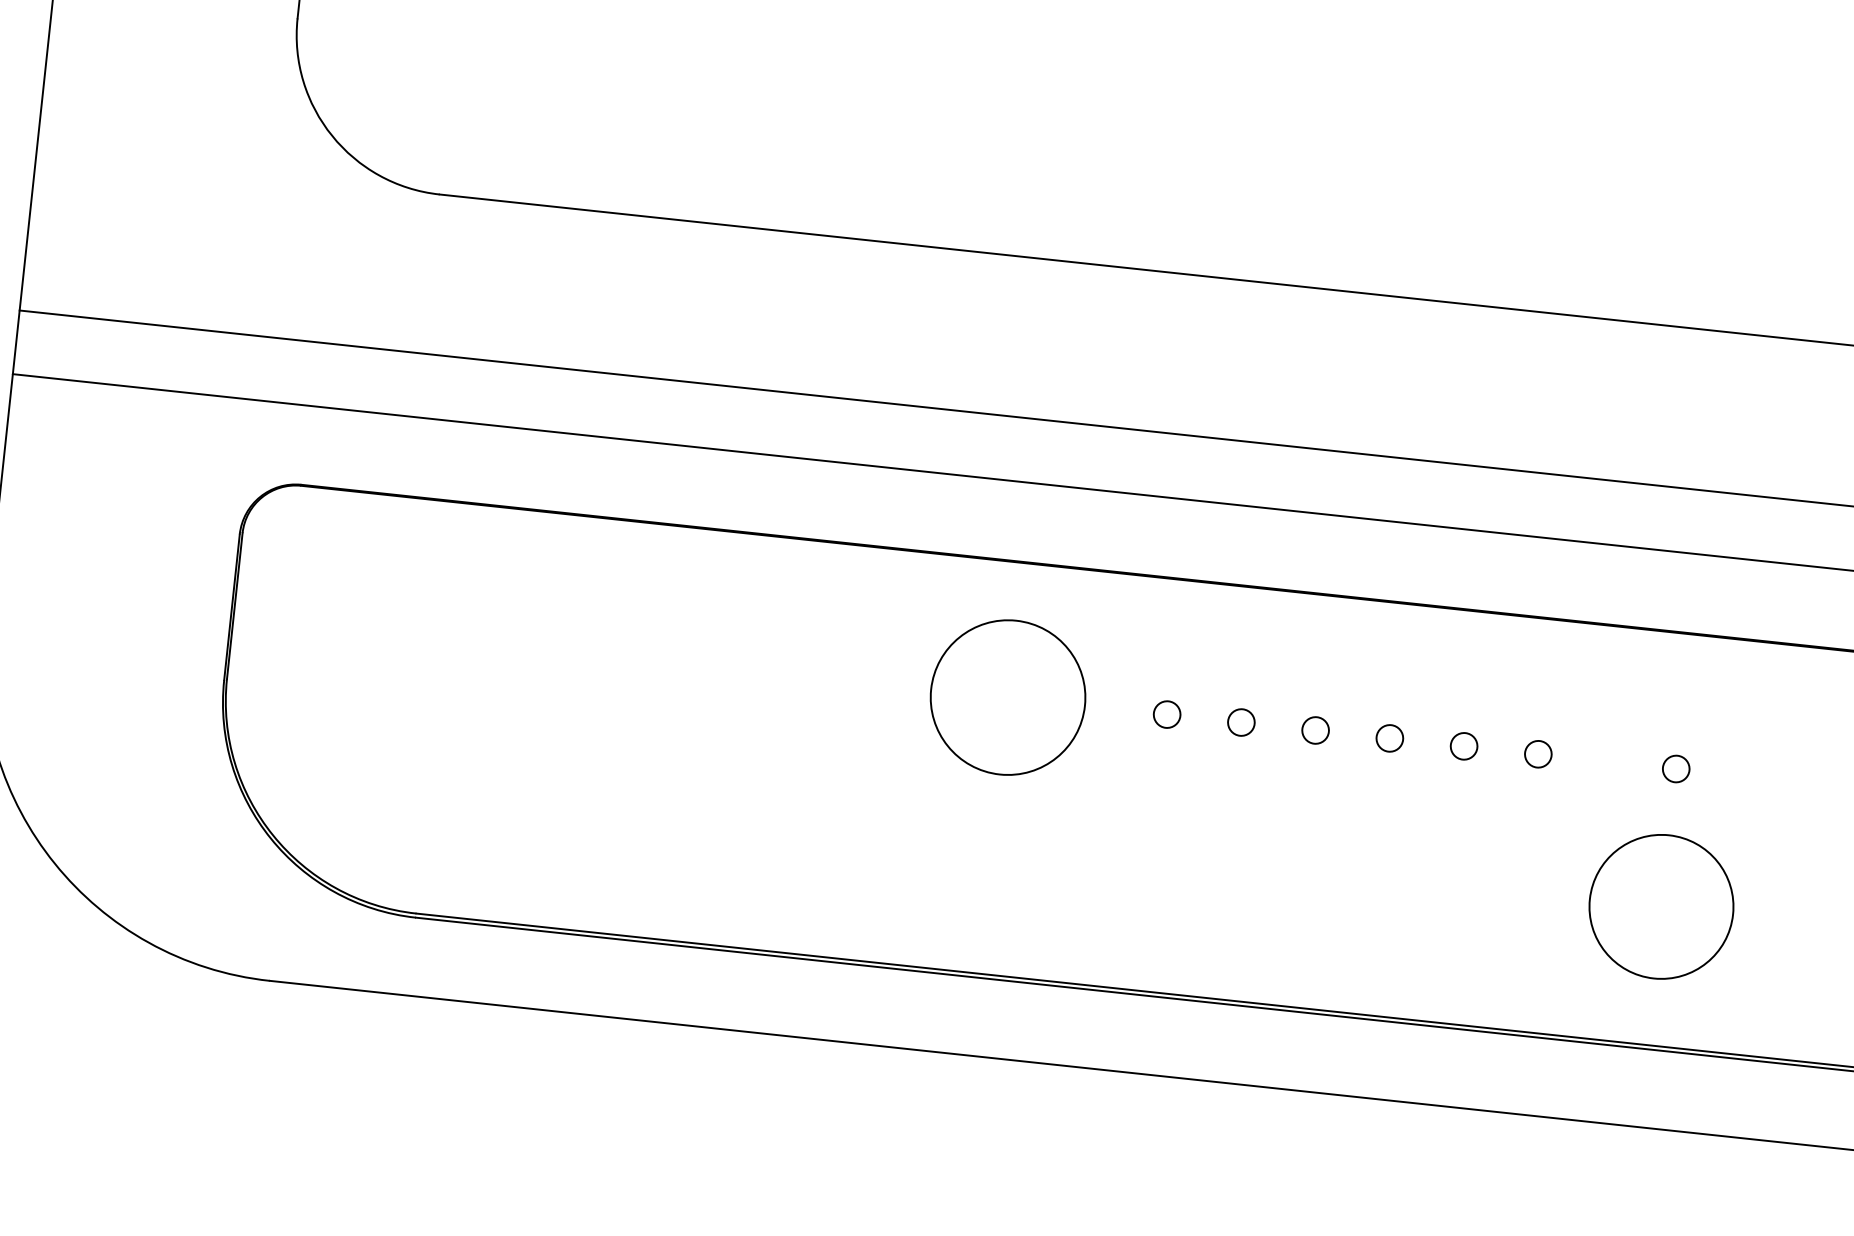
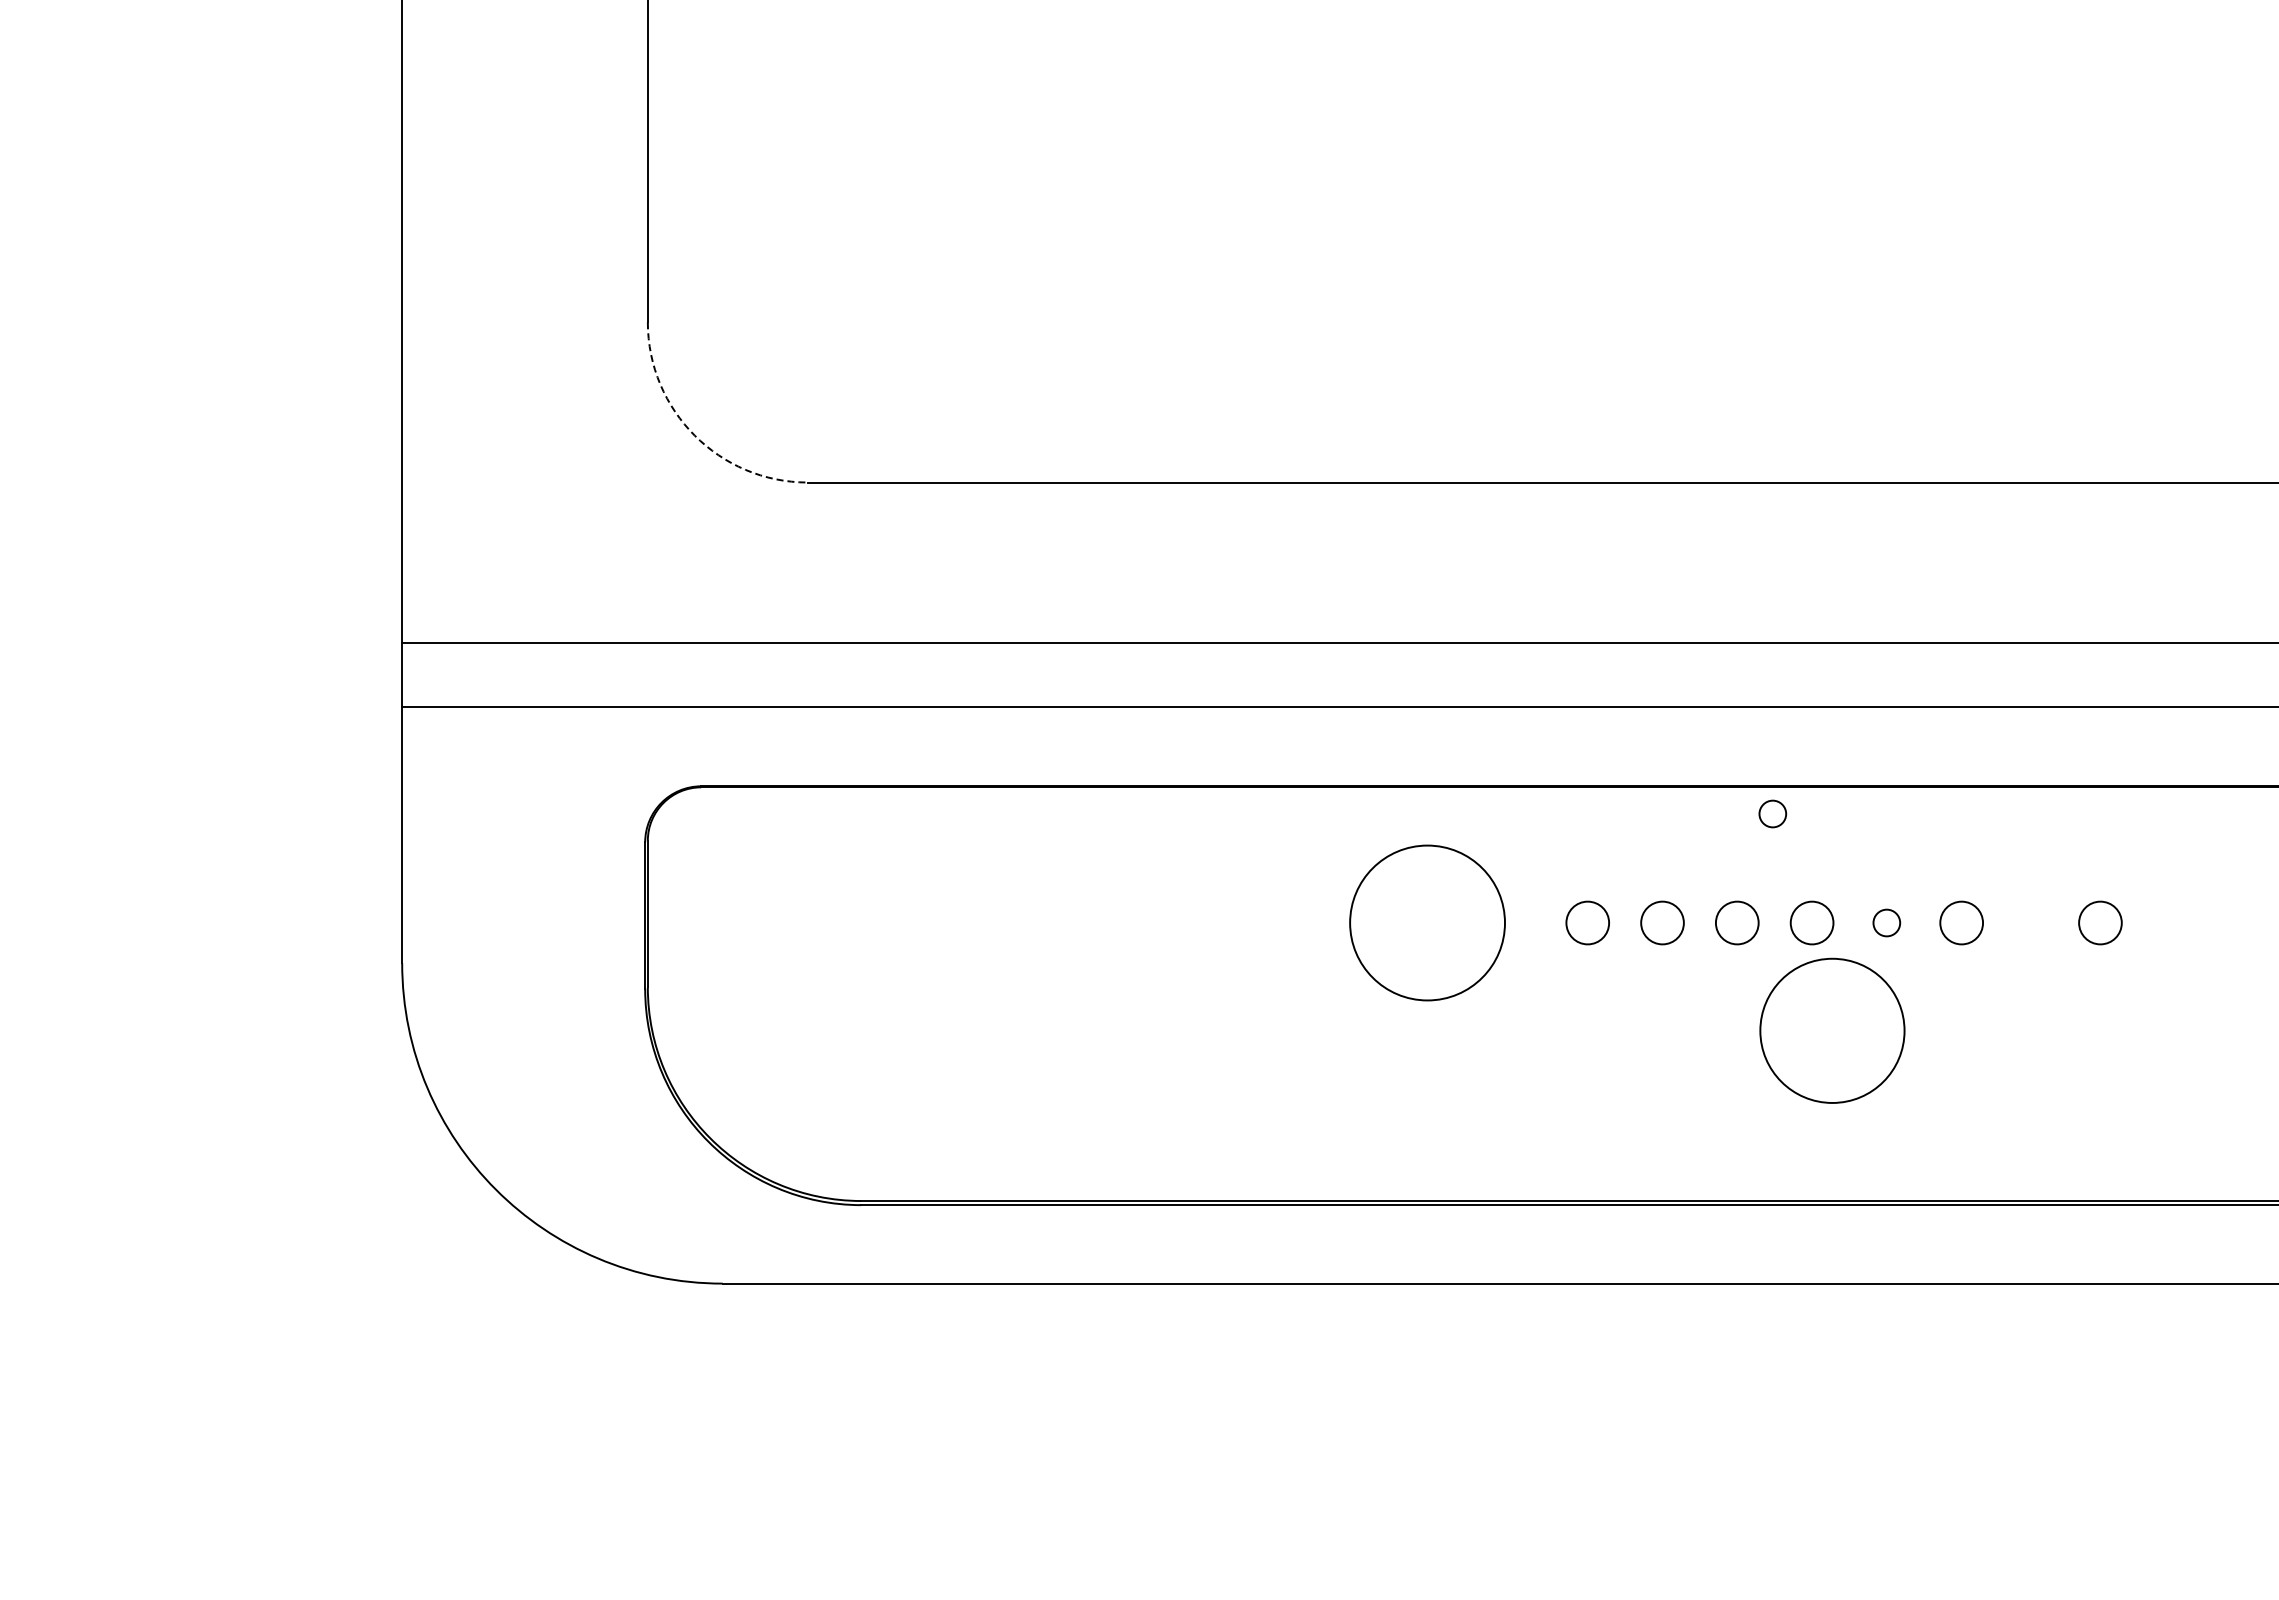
arc: (331, 135) -> (694, 435), solid -> dashed
circle: (1362, 625) -> (1772, 813), added
circle: (1166, 714) -> (1587, 922), size x1.6
circle: (1241, 722) -> (1662, 922), size x1.6
circle: (1314, 729) -> (1736, 922), size x1.6
circle: (1389, 737) -> (1811, 922), size x1.6
circle: (1538, 753) -> (1961, 922), size x1.6
circle: (1676, 768) -> (2100, 922), size x1.6
circle: (1661, 906) -> (1832, 1030), moved

